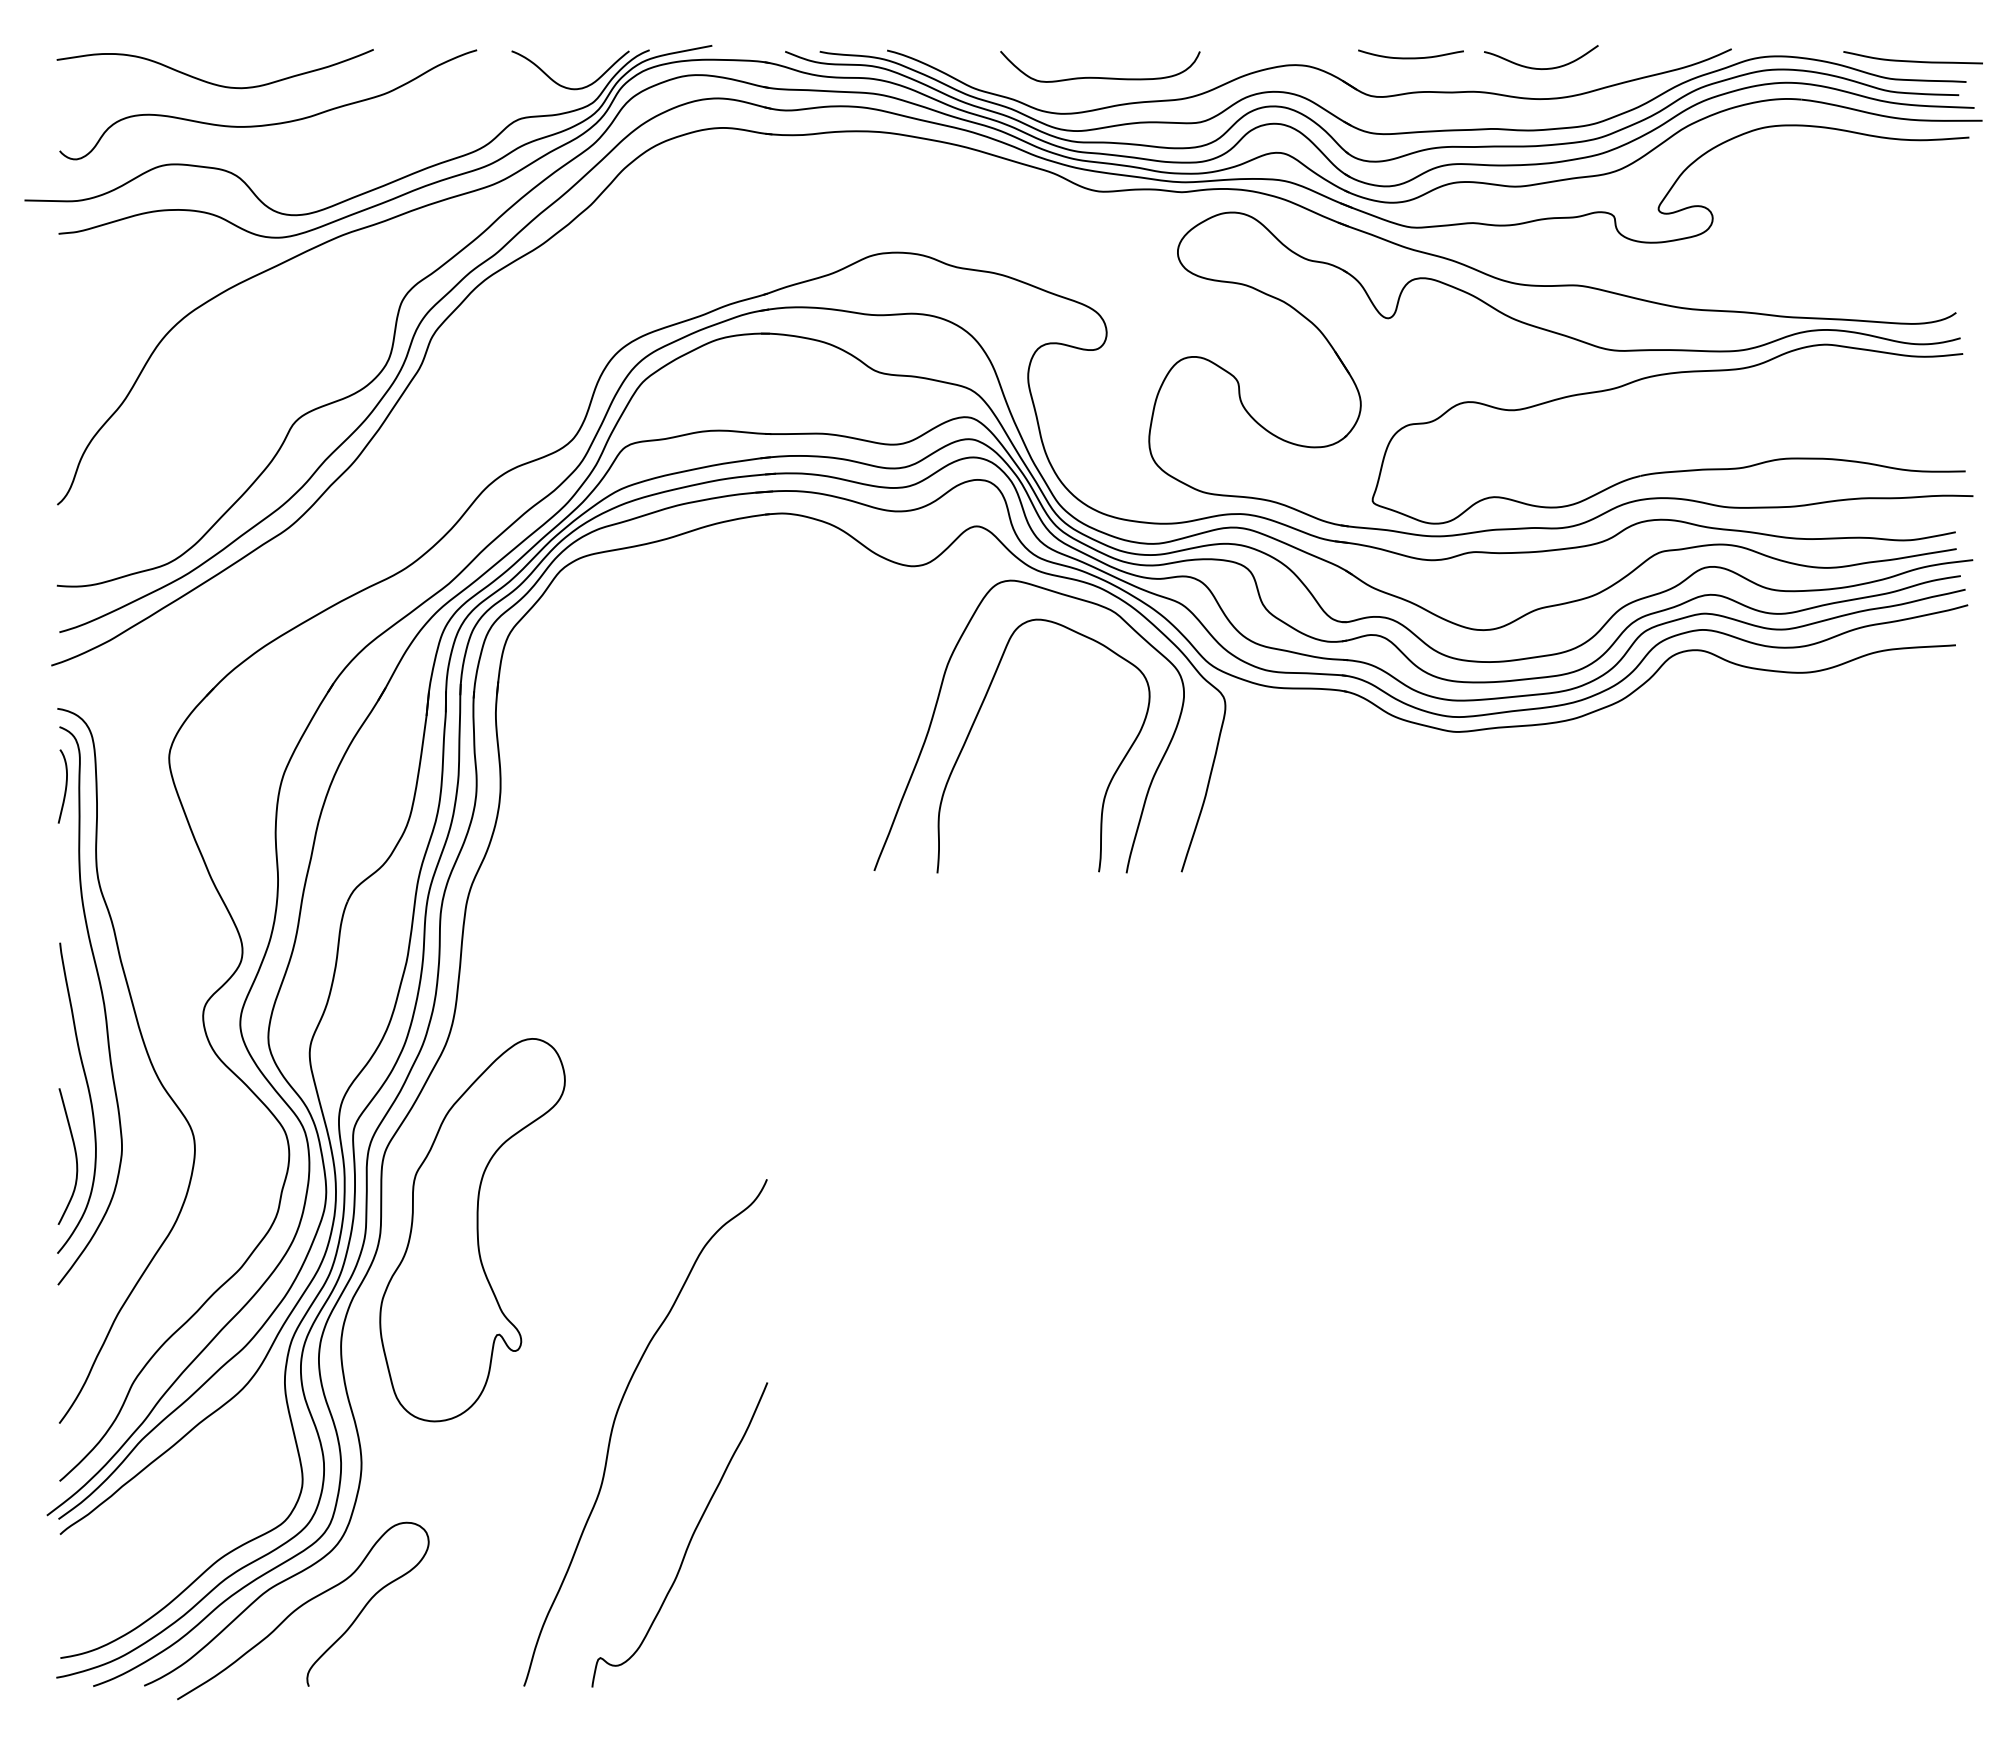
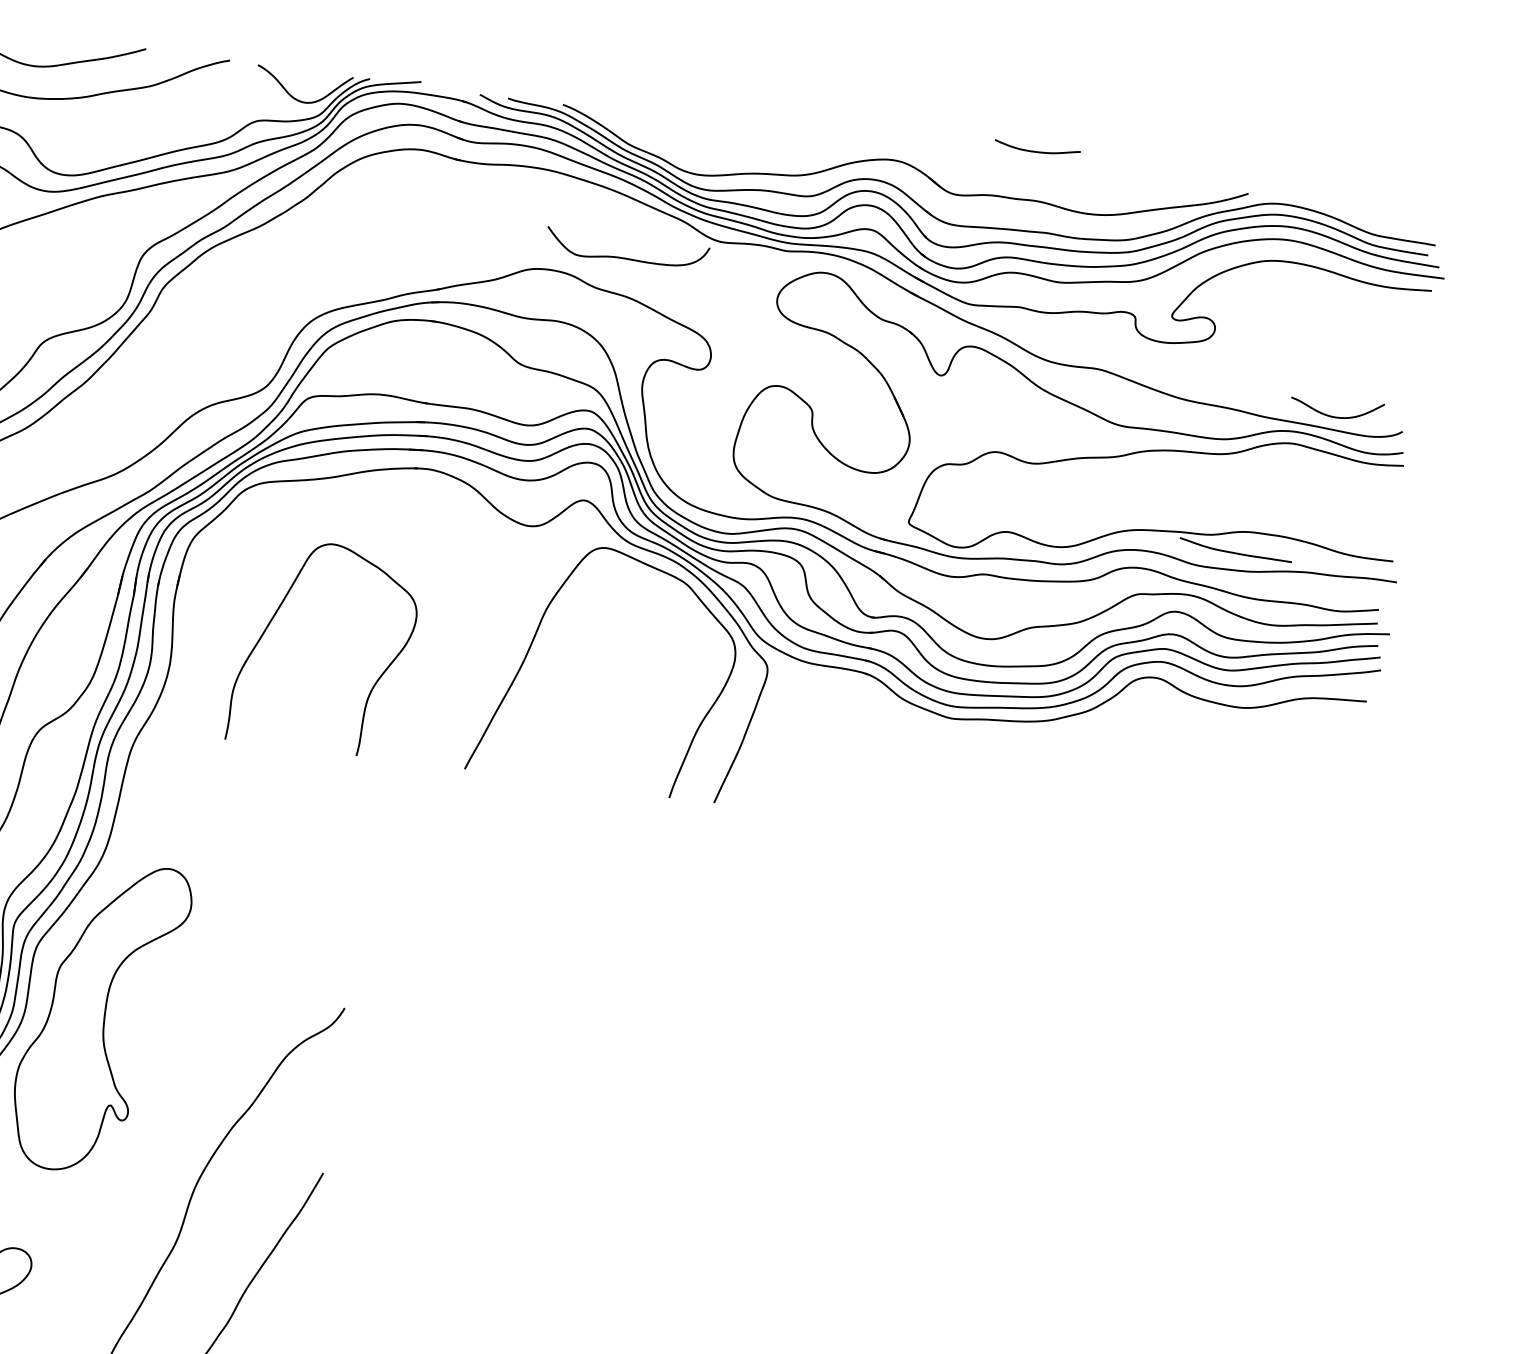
curve: (1410, 57) -> (1036, 151), moved
curve: (1912, 60) -> (1235, 552), moved
curve: (1541, 68) -> (1336, 417), moved
curve: (1100, 77) -> (626, 258), moved
curve: (977, 717) -> (274, 617), moved

